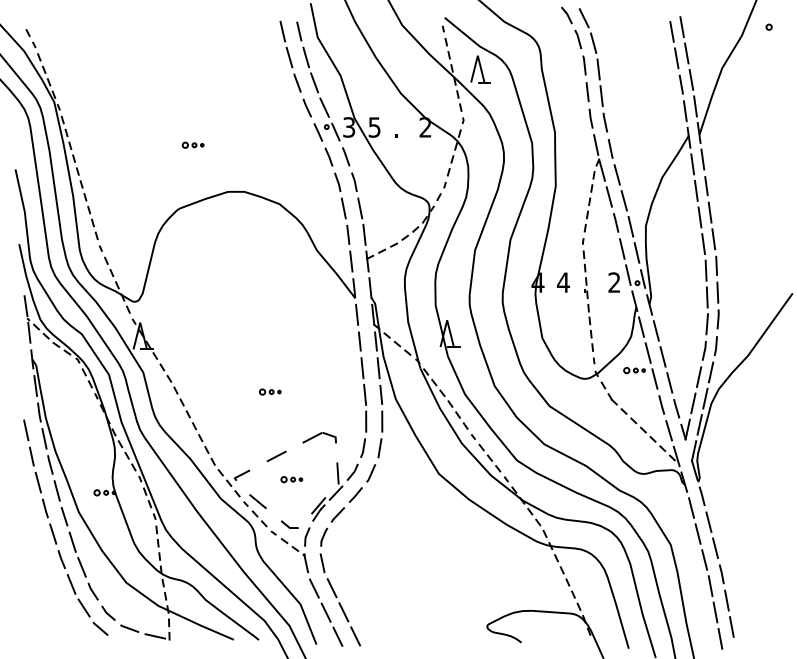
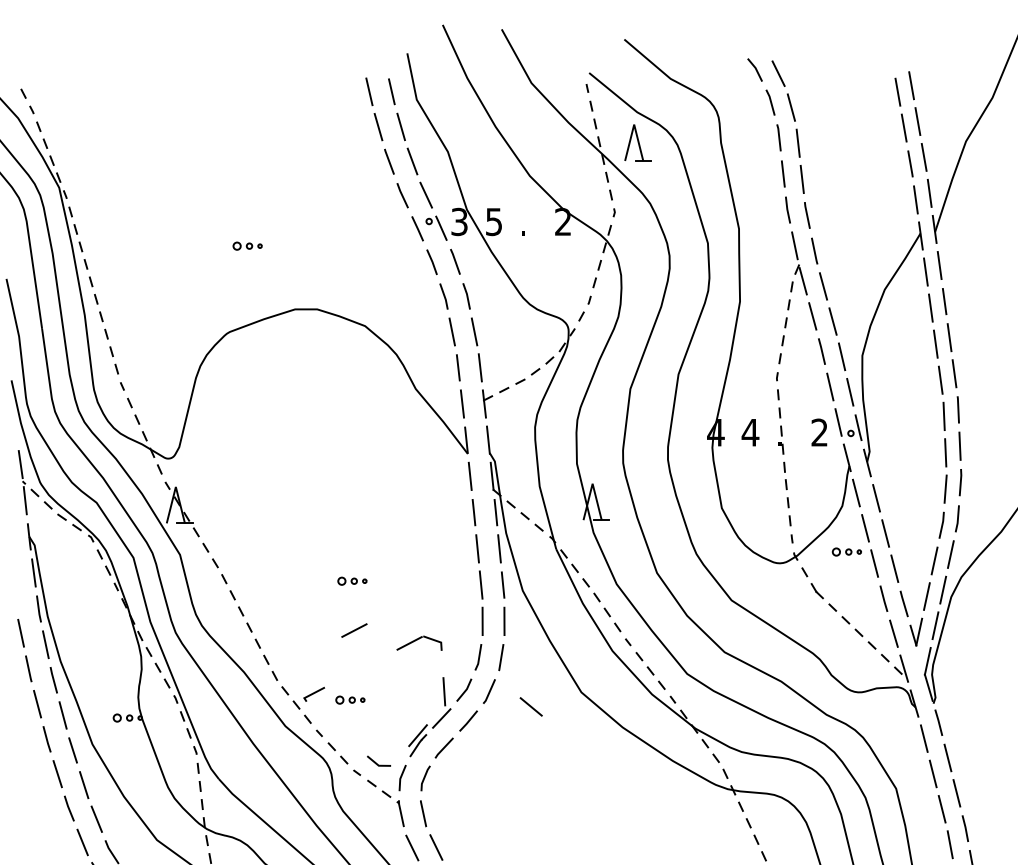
line: (276, 456) -> (354, 630), moved
part: (291, 479) -> (349, 699), moved
line: (257, 501) -> (530, 706), moved

